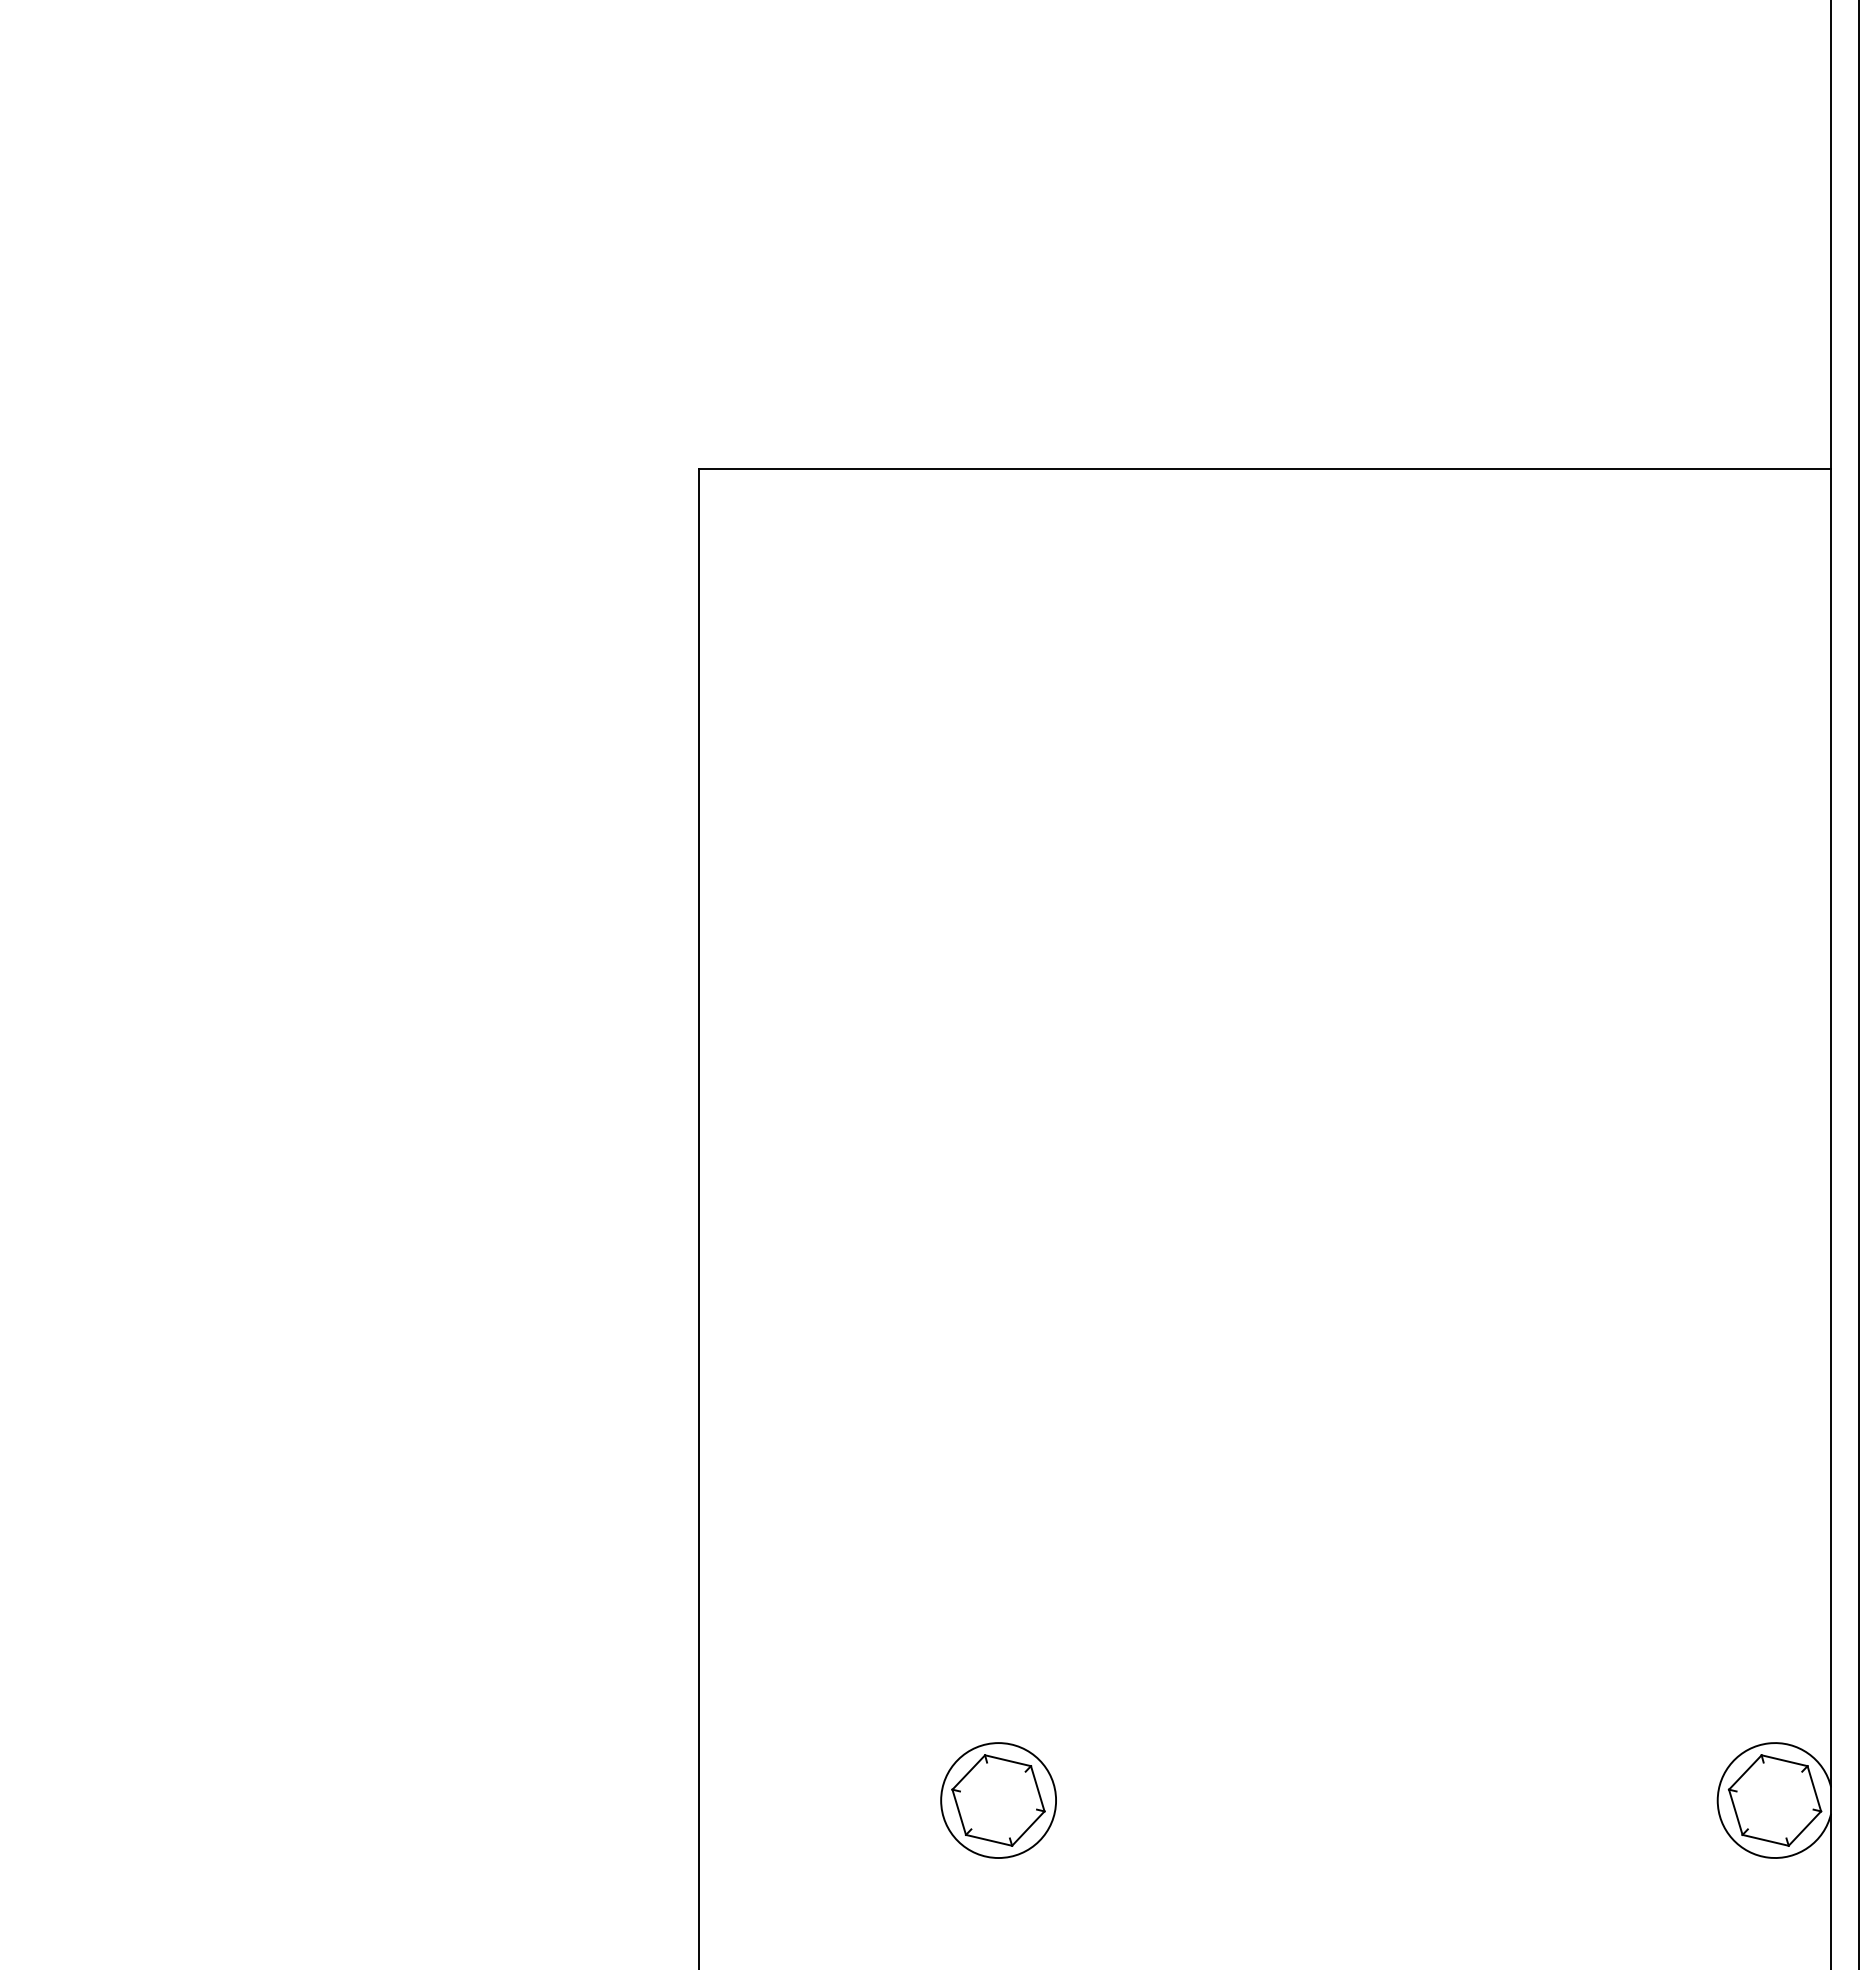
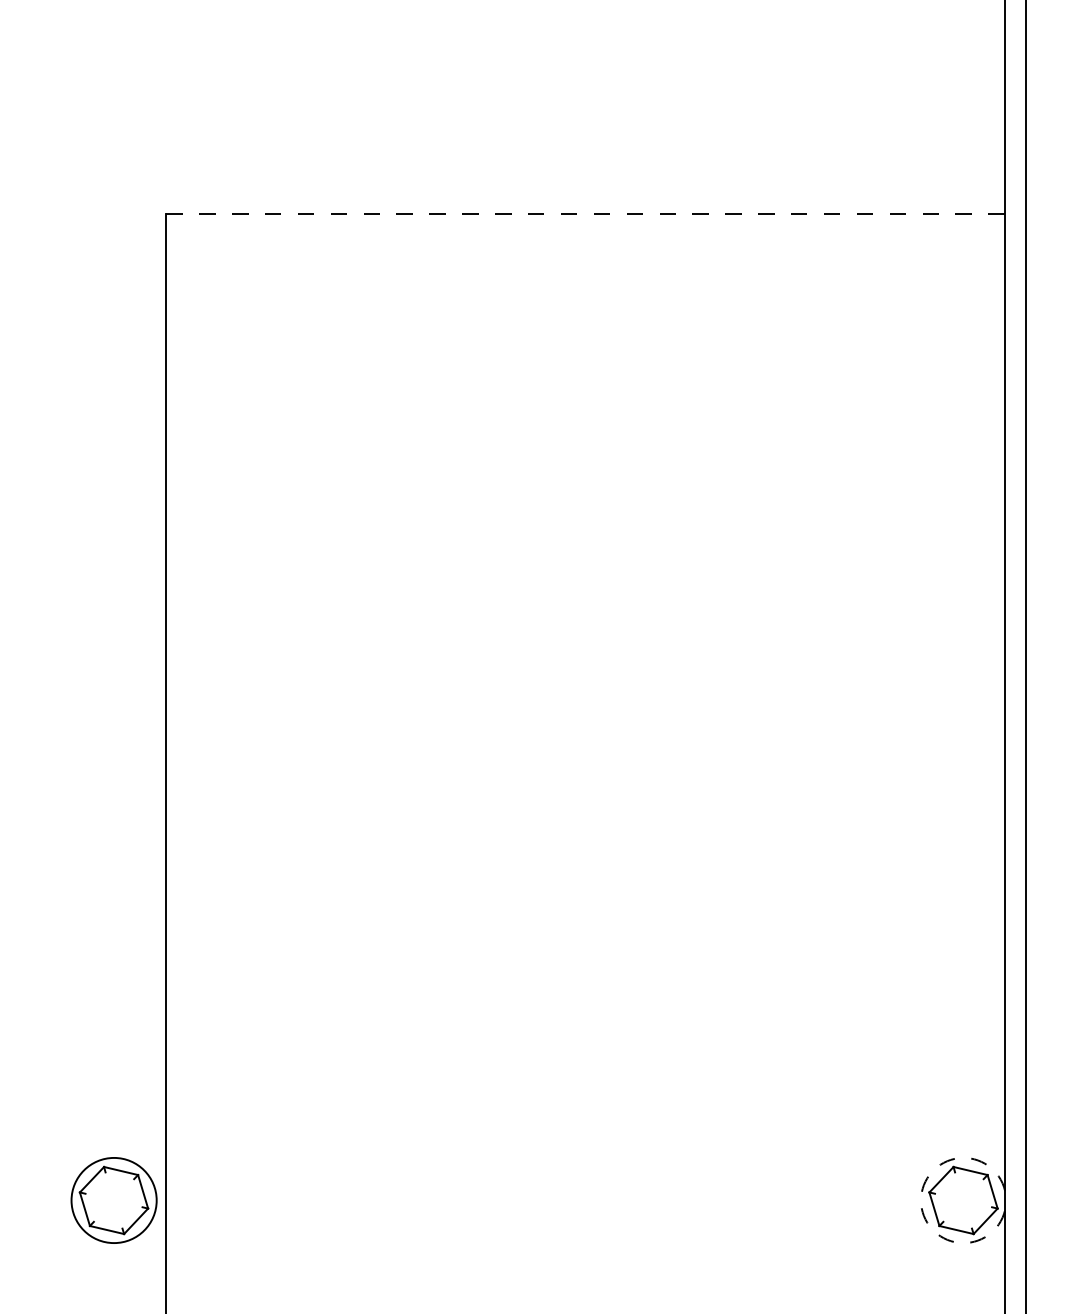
line: (1264, 469) -> (585, 214), solid -> dashed
part: (998, 1800) -> (114, 1200), moved
arc: (1717, 1800) -> (920, 1200), solid -> dashed

